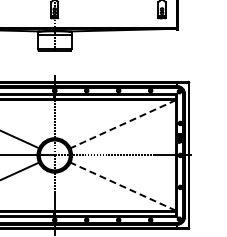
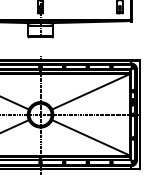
line: (123, 124) -> (91, 91), dashed -> solid
line: (123, 186) -> (91, 137), dashed -> solid

